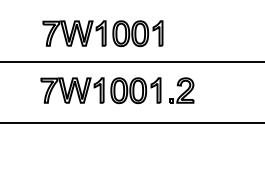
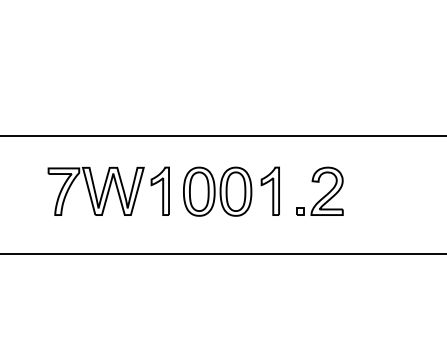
part: (102, 33) -> (166, 80), removed

